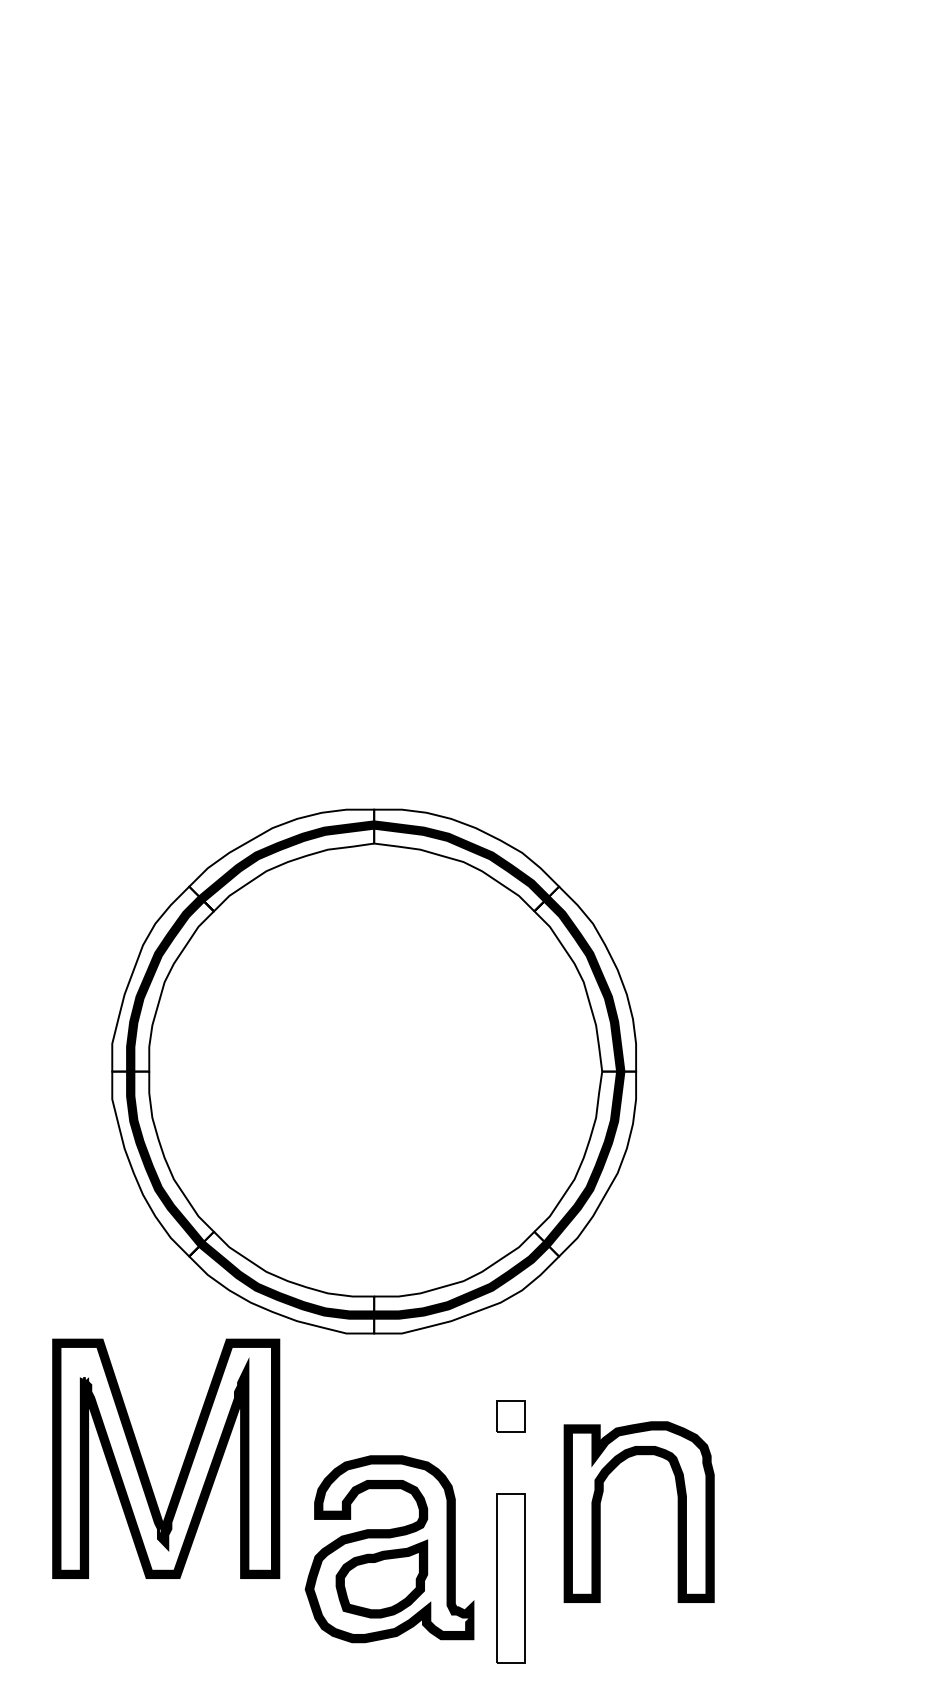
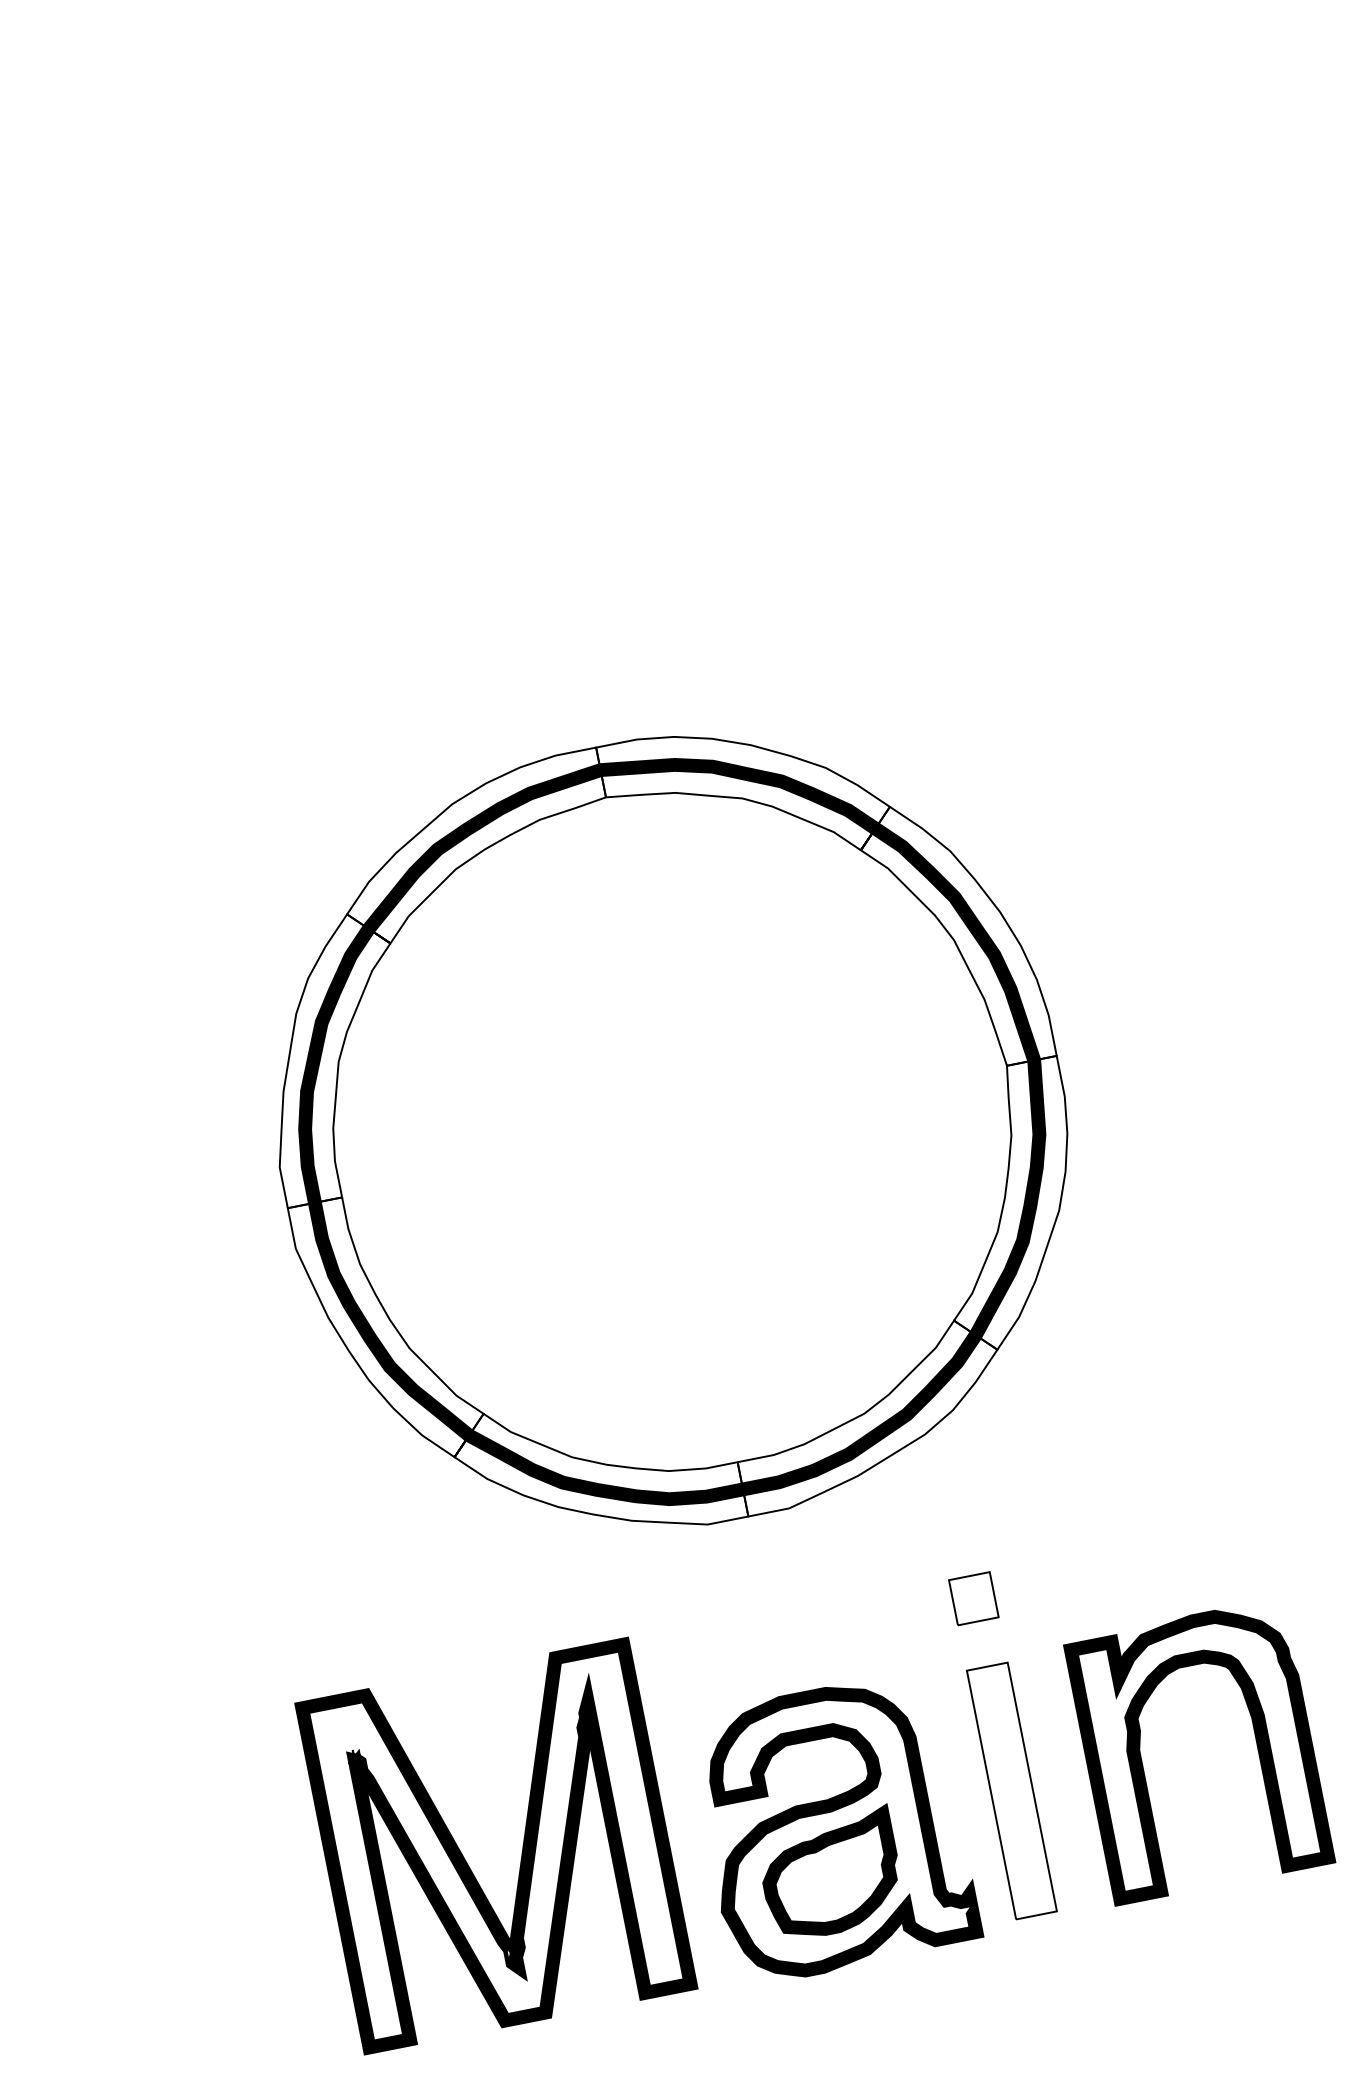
part: (182, 1464) -> (521, 1849), moved
part: (600, 1511) -> (1142, 1761), moved
part: (510, 1578) -> (1010, 1790), moved

